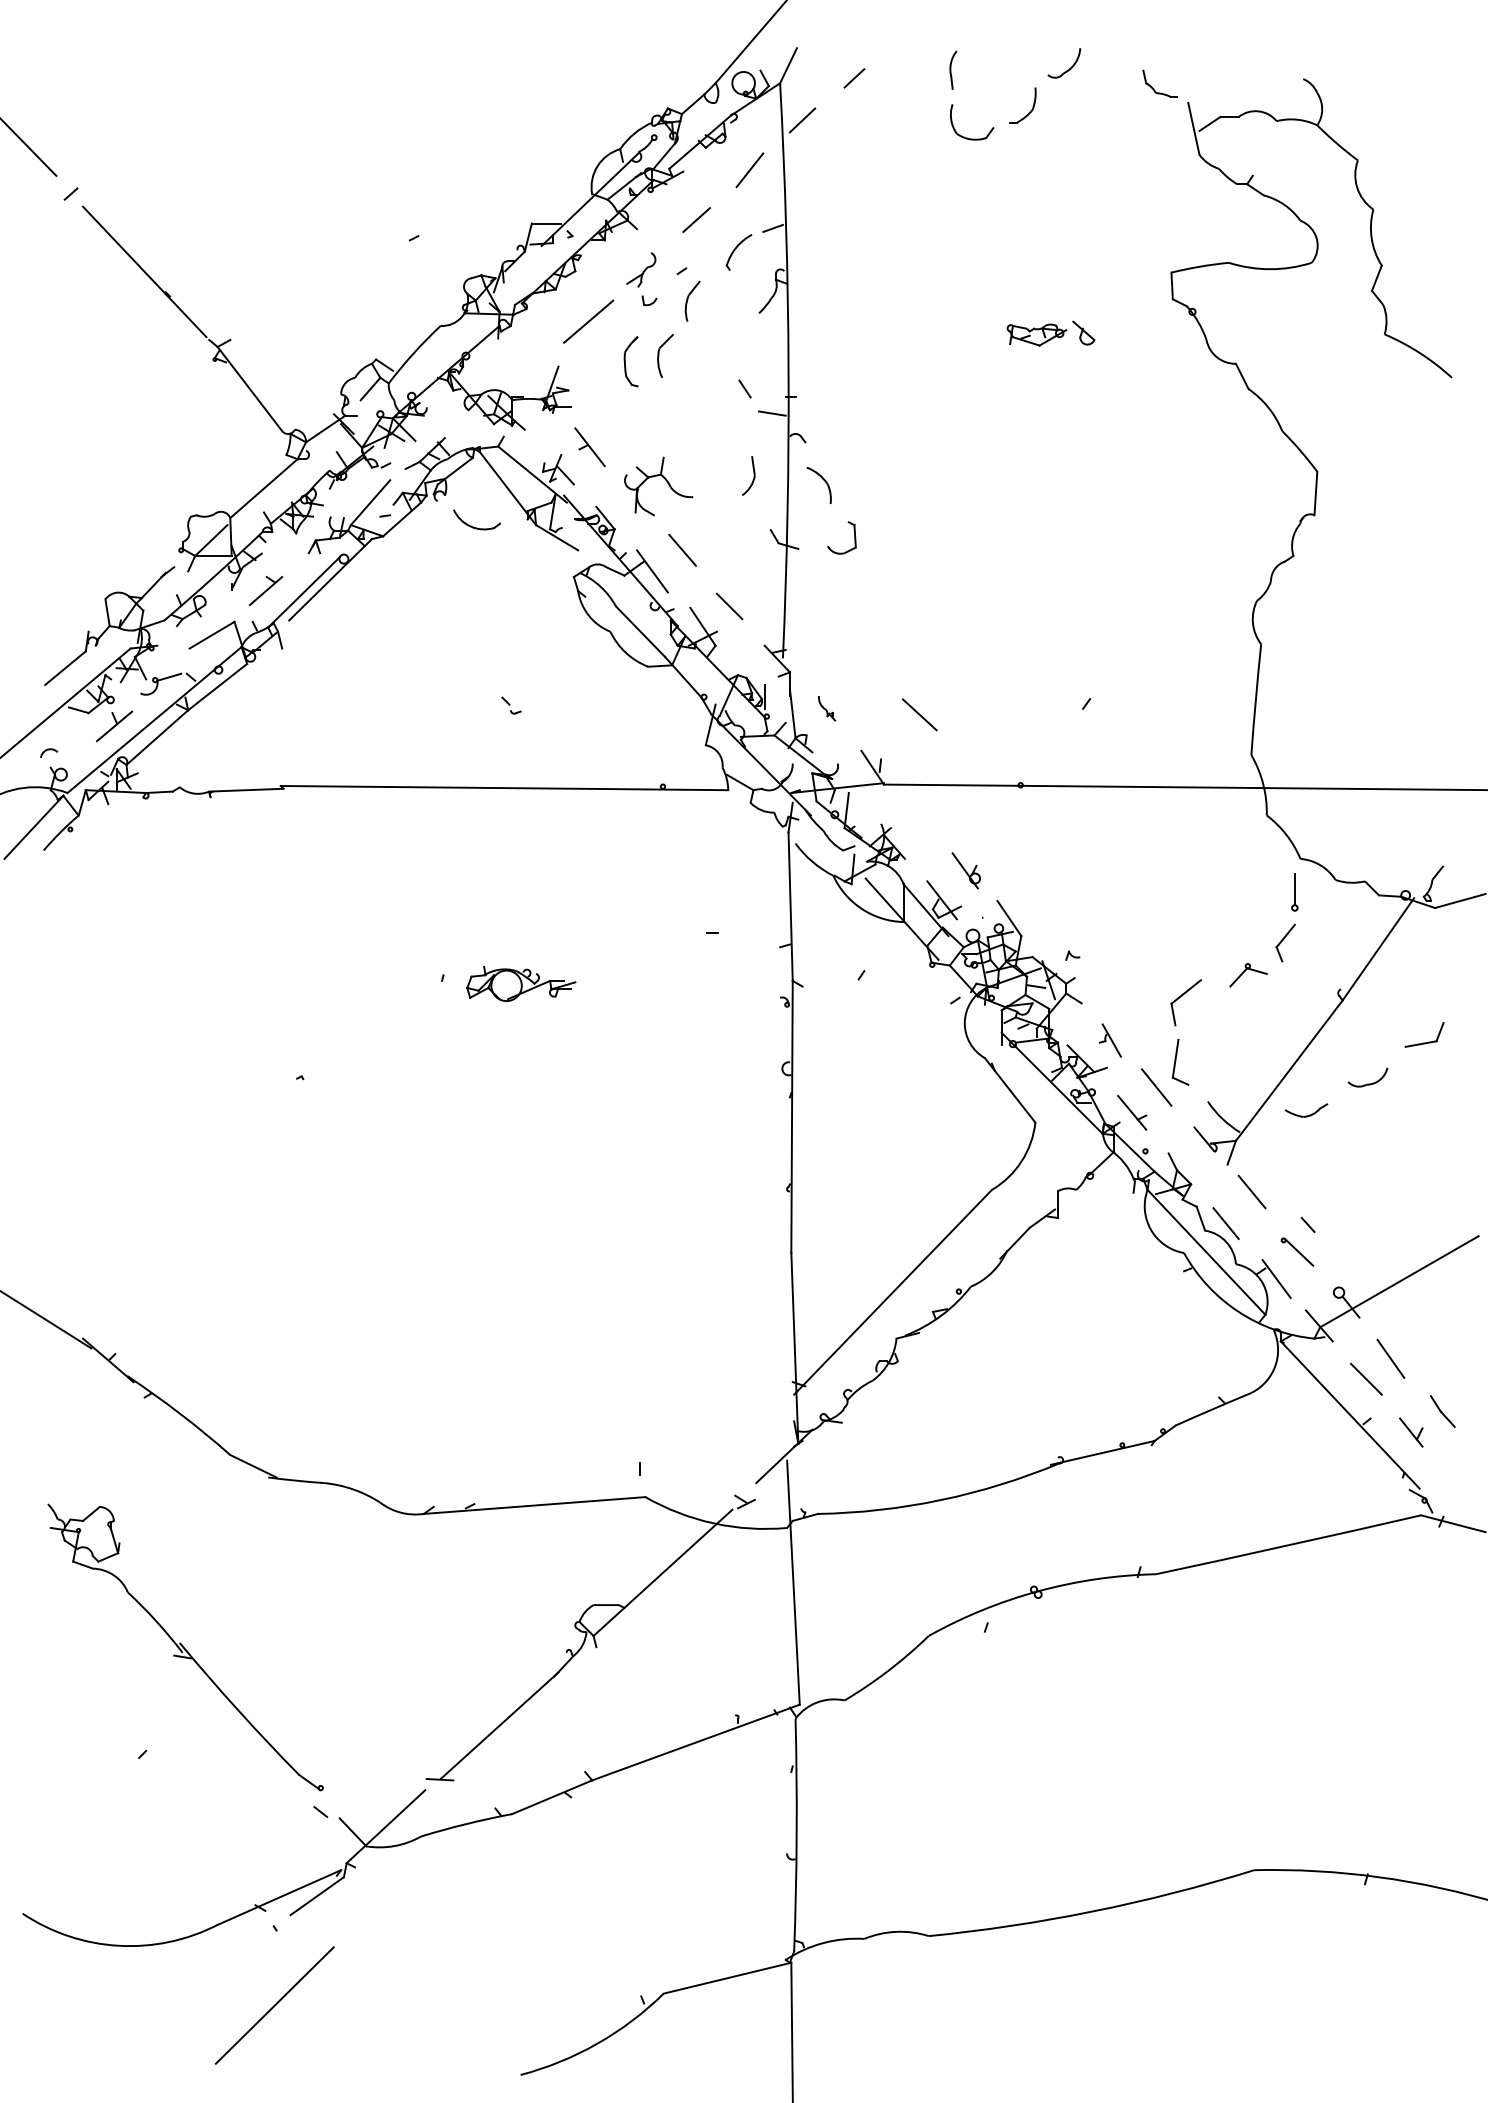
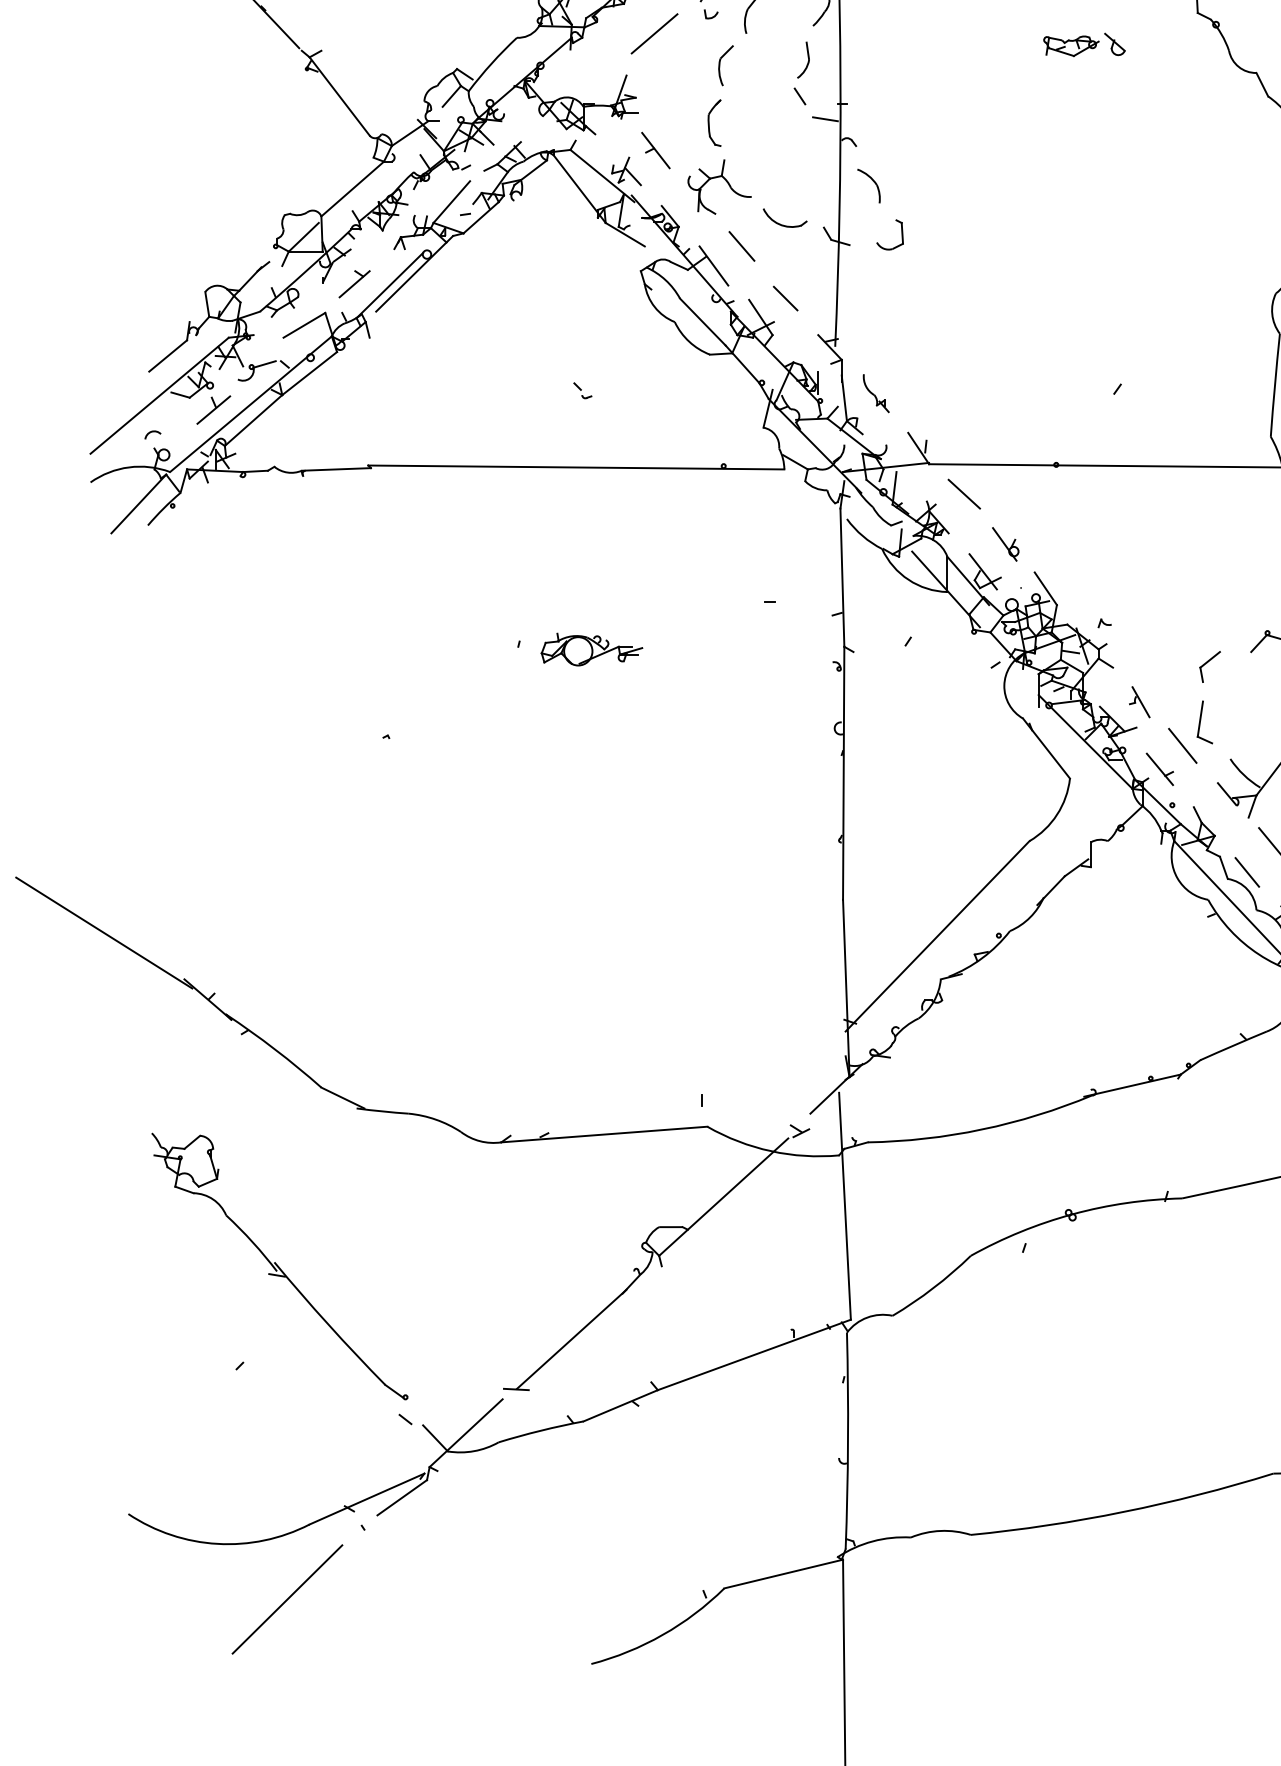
part: (630, 361) -> (713, 122), moved
part: (748, 475) -> (803, 59), moved
part: (477, 527) -> (785, 225), moved
part: (826, 708) -> (875, 393), size x1.67
line: (919, 714) -> (964, 493), moved
part: (1185, 1002) -> (1209, 666), size x0.71
line: (274, 2005) -> (287, 1599), moved

